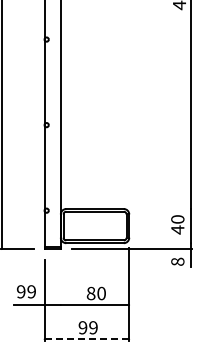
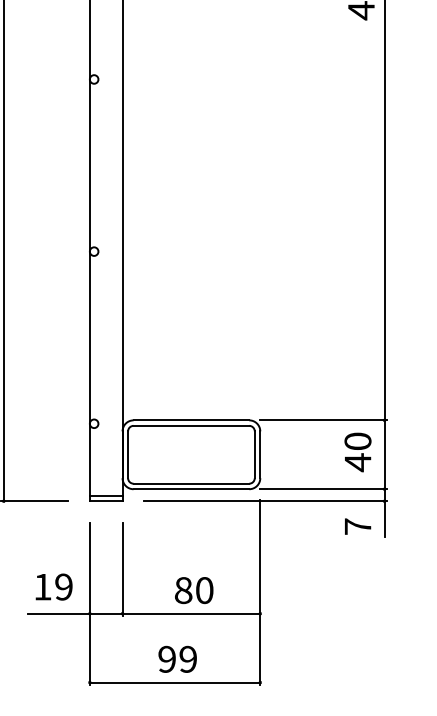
line: (160, 208) -> (323, 419), added
line: (160, 243) -> (323, 489), added
text: (177, 261) -> (357, 526), 8 -> 7
line: (60, 282) -> (121, 568), added
text: (20, 291) -> (41, 586), 99 -> 19
line: (87, 339) -> (176, 682), dashed -> solid

